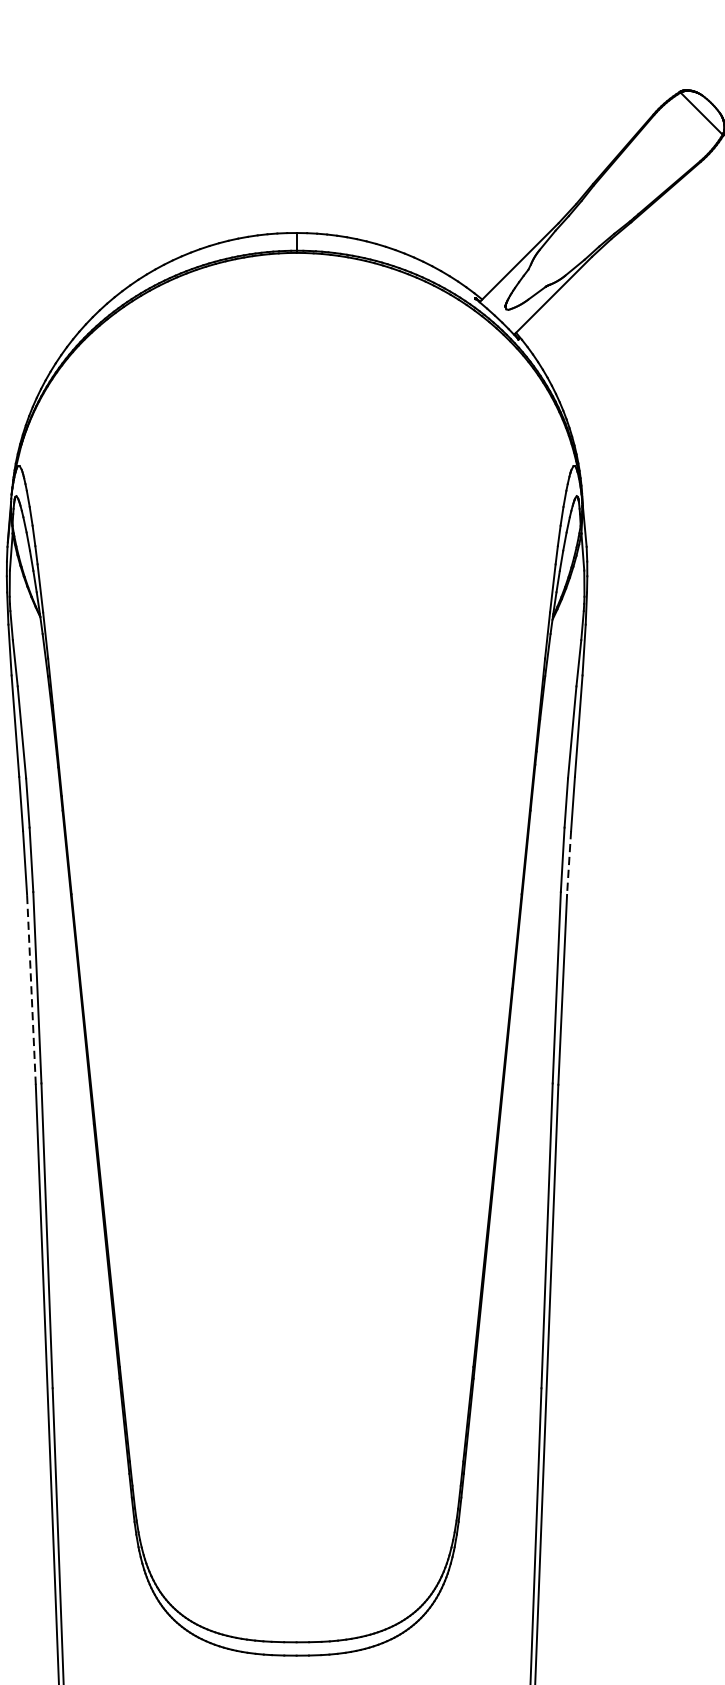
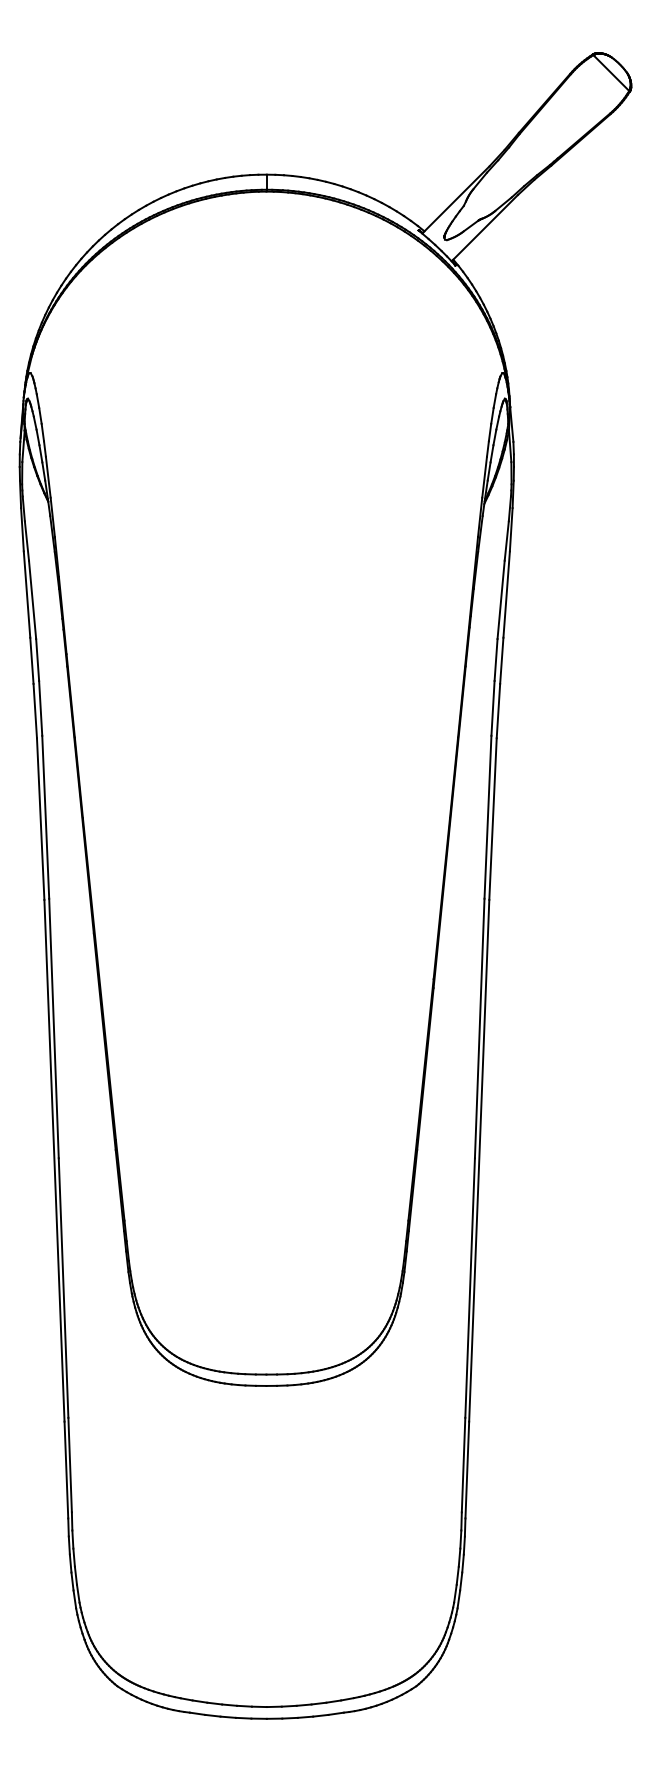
line: (569, 863) -> (498, 711), dashed -> solid
line: (31, 990) -> (40, 819), dashed -> solid

